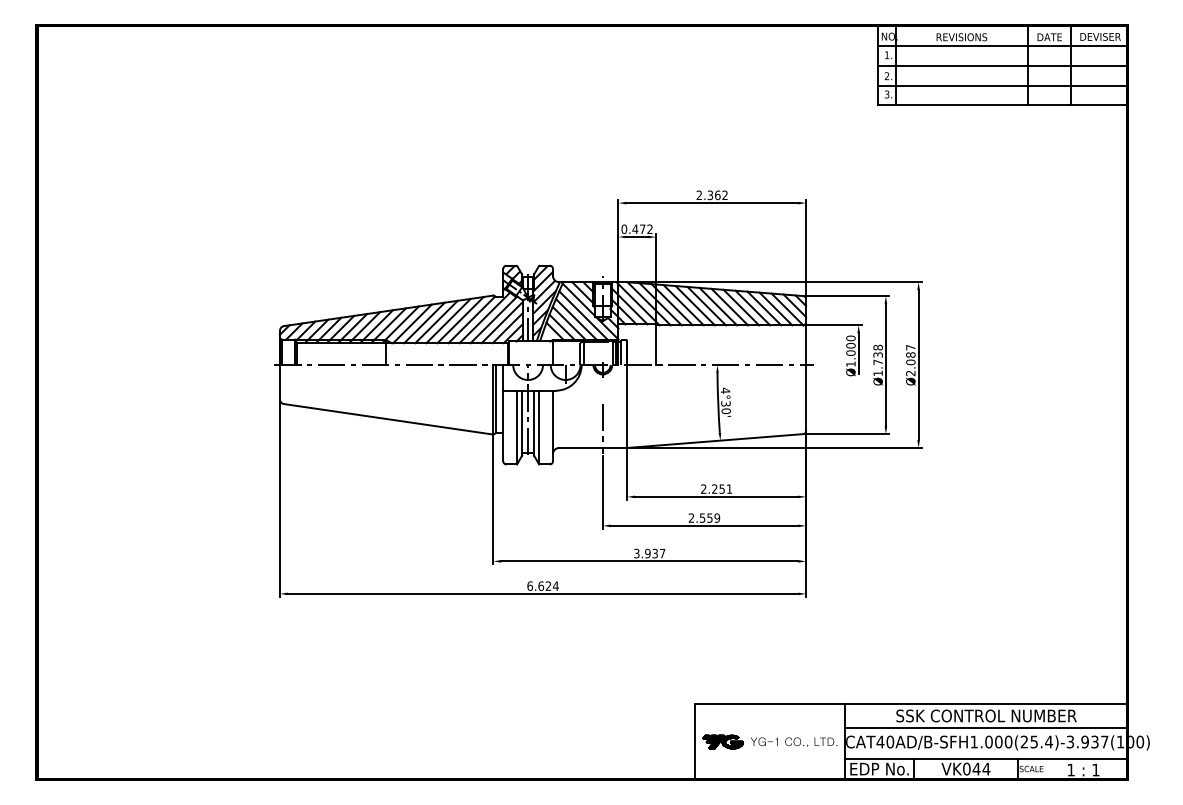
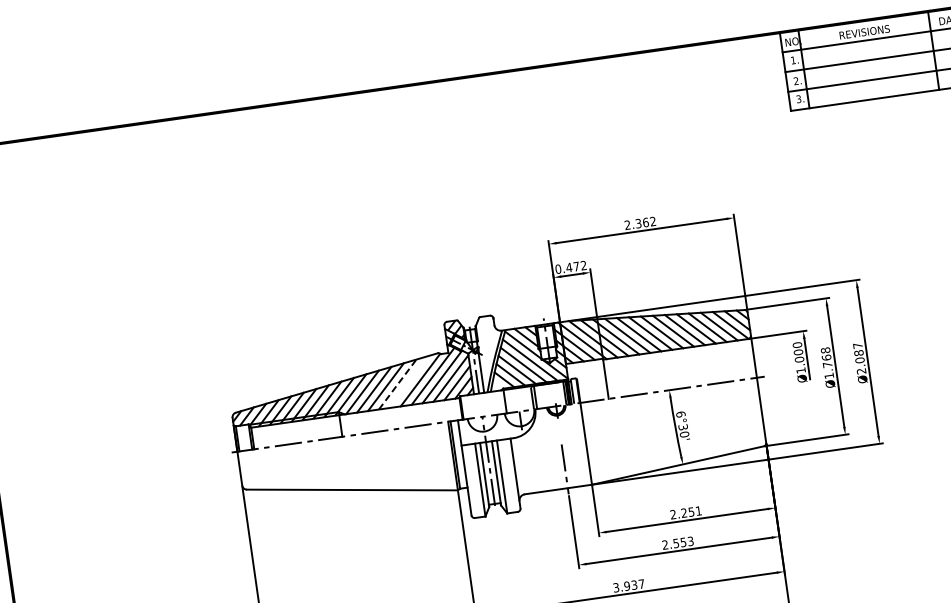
hatch: (544, 300) -> (489, 350), removed
line: (448, 320) -> (397, 384), solid -> dashed
line: (460, 320) -> (409, 382), removed
text: (877, 354) -> (825, 357), Ø1.738 -> Ø1.768
text: (725, 390) -> (680, 414), 4°30' -> 6°30'
text: (717, 517) -> (690, 540), 2.559 -> 2.553

